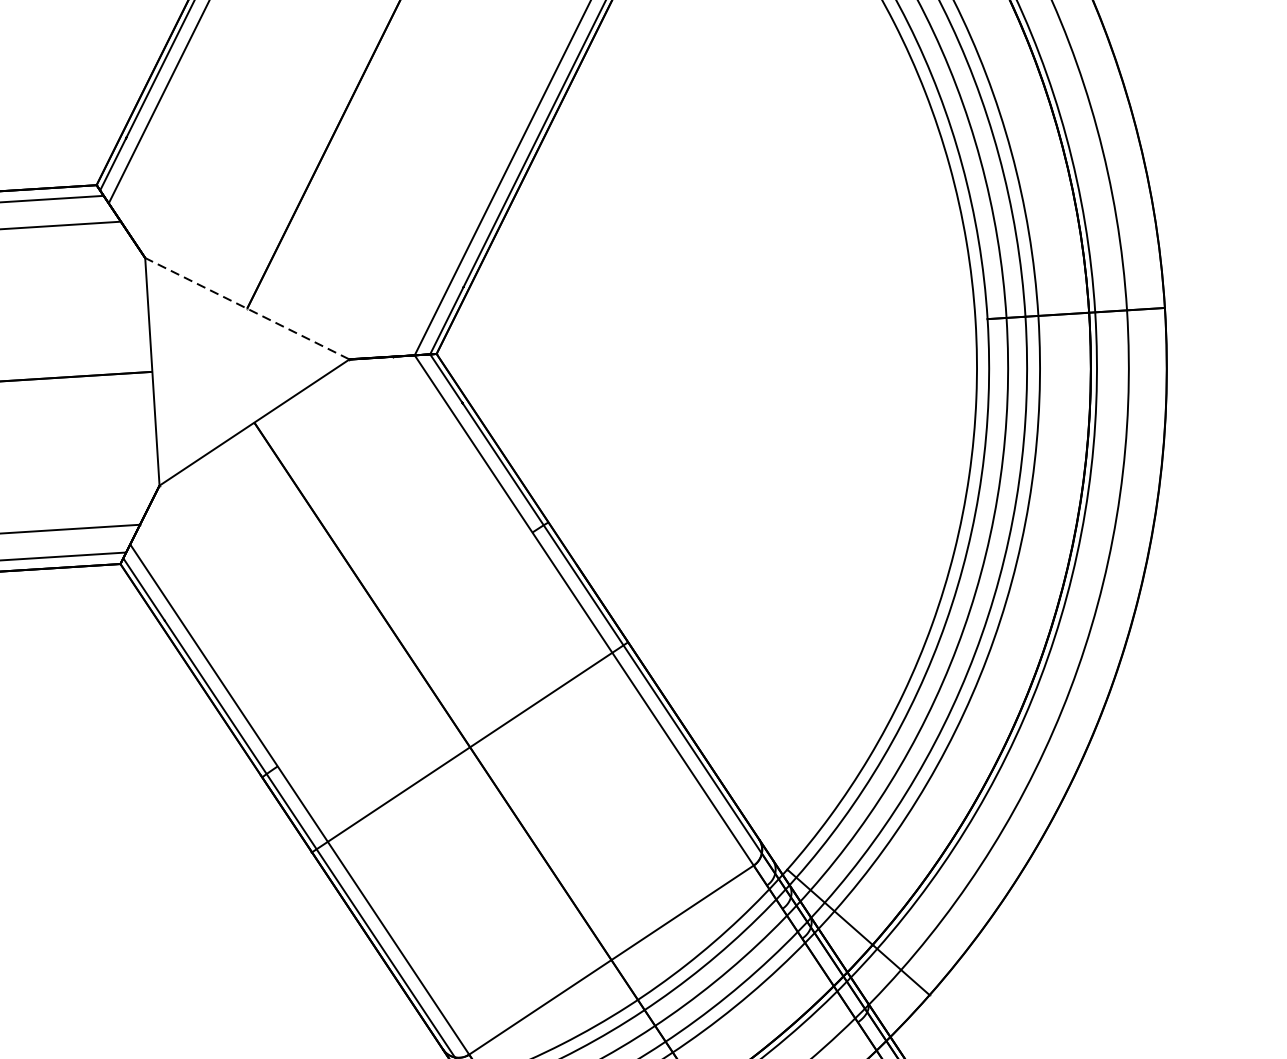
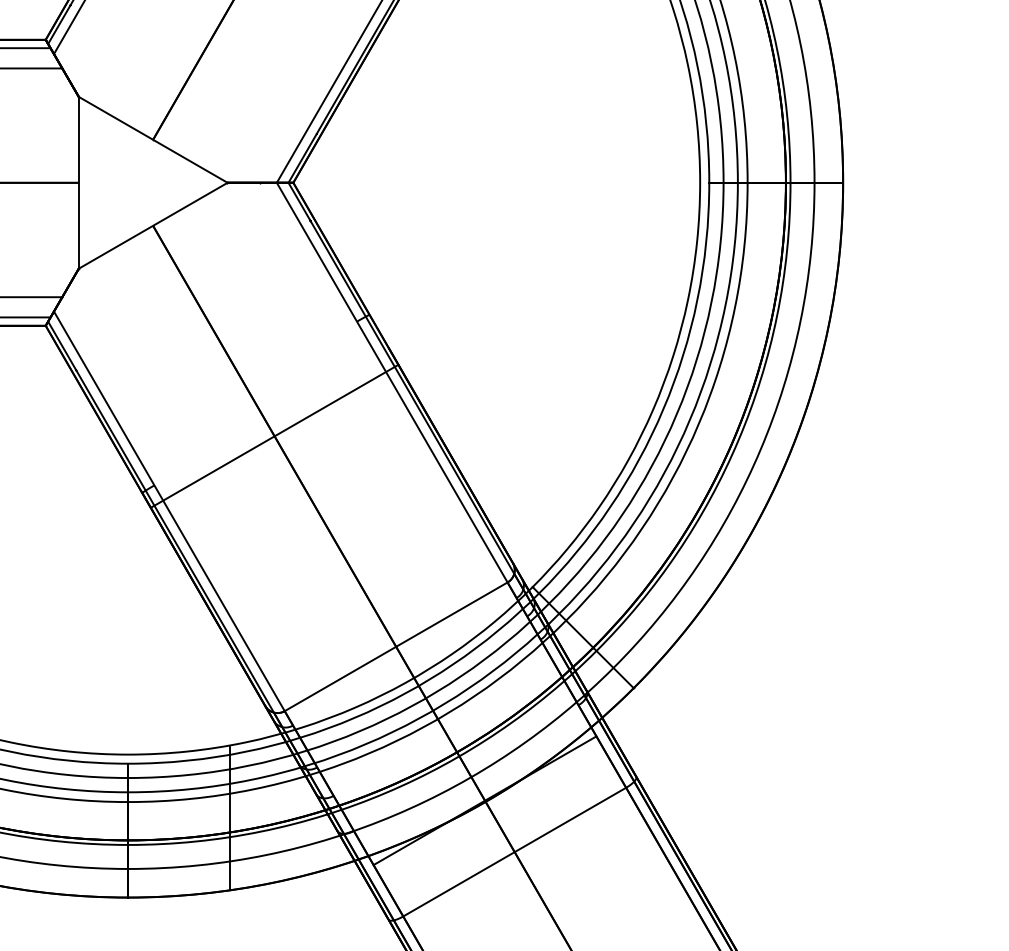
line: (247, 308) -> (153, 139), dashed -> solid
line: (469, 746) -> (274, 435), moved

